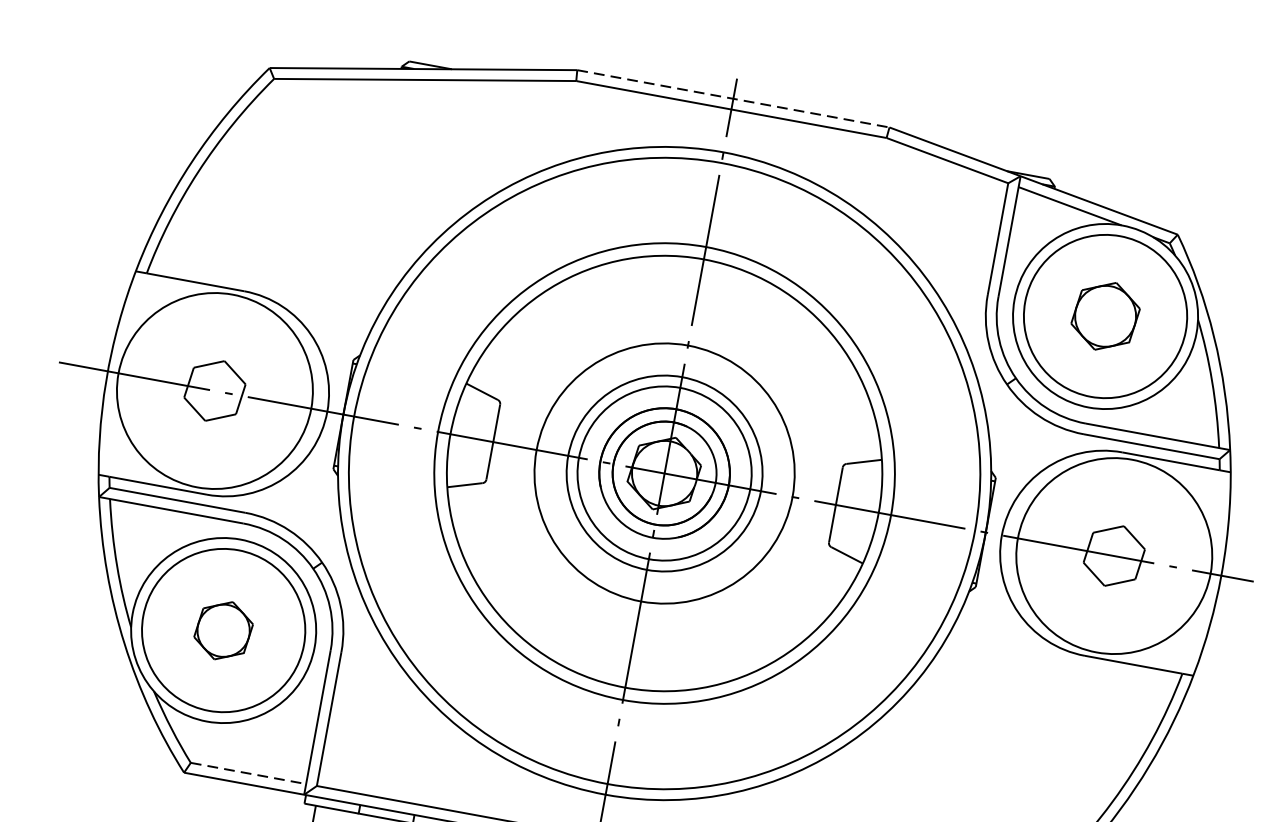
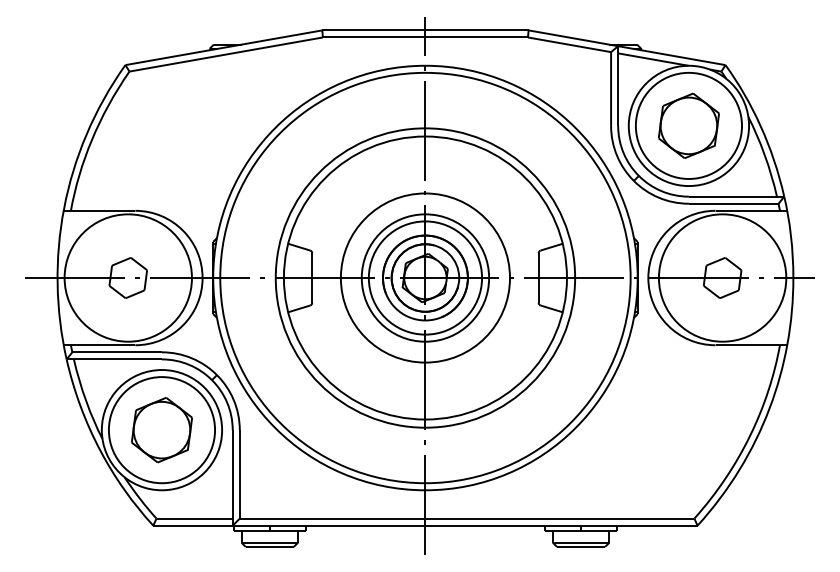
line: (733, 98) -> (425, 30), dashed -> solid
part: (1105, 315) -> (688, 125), size x1.43
part: (222, 630) -> (161, 430), size x1.67
line: (249, 773) -> (195, 518), dashed -> solid

